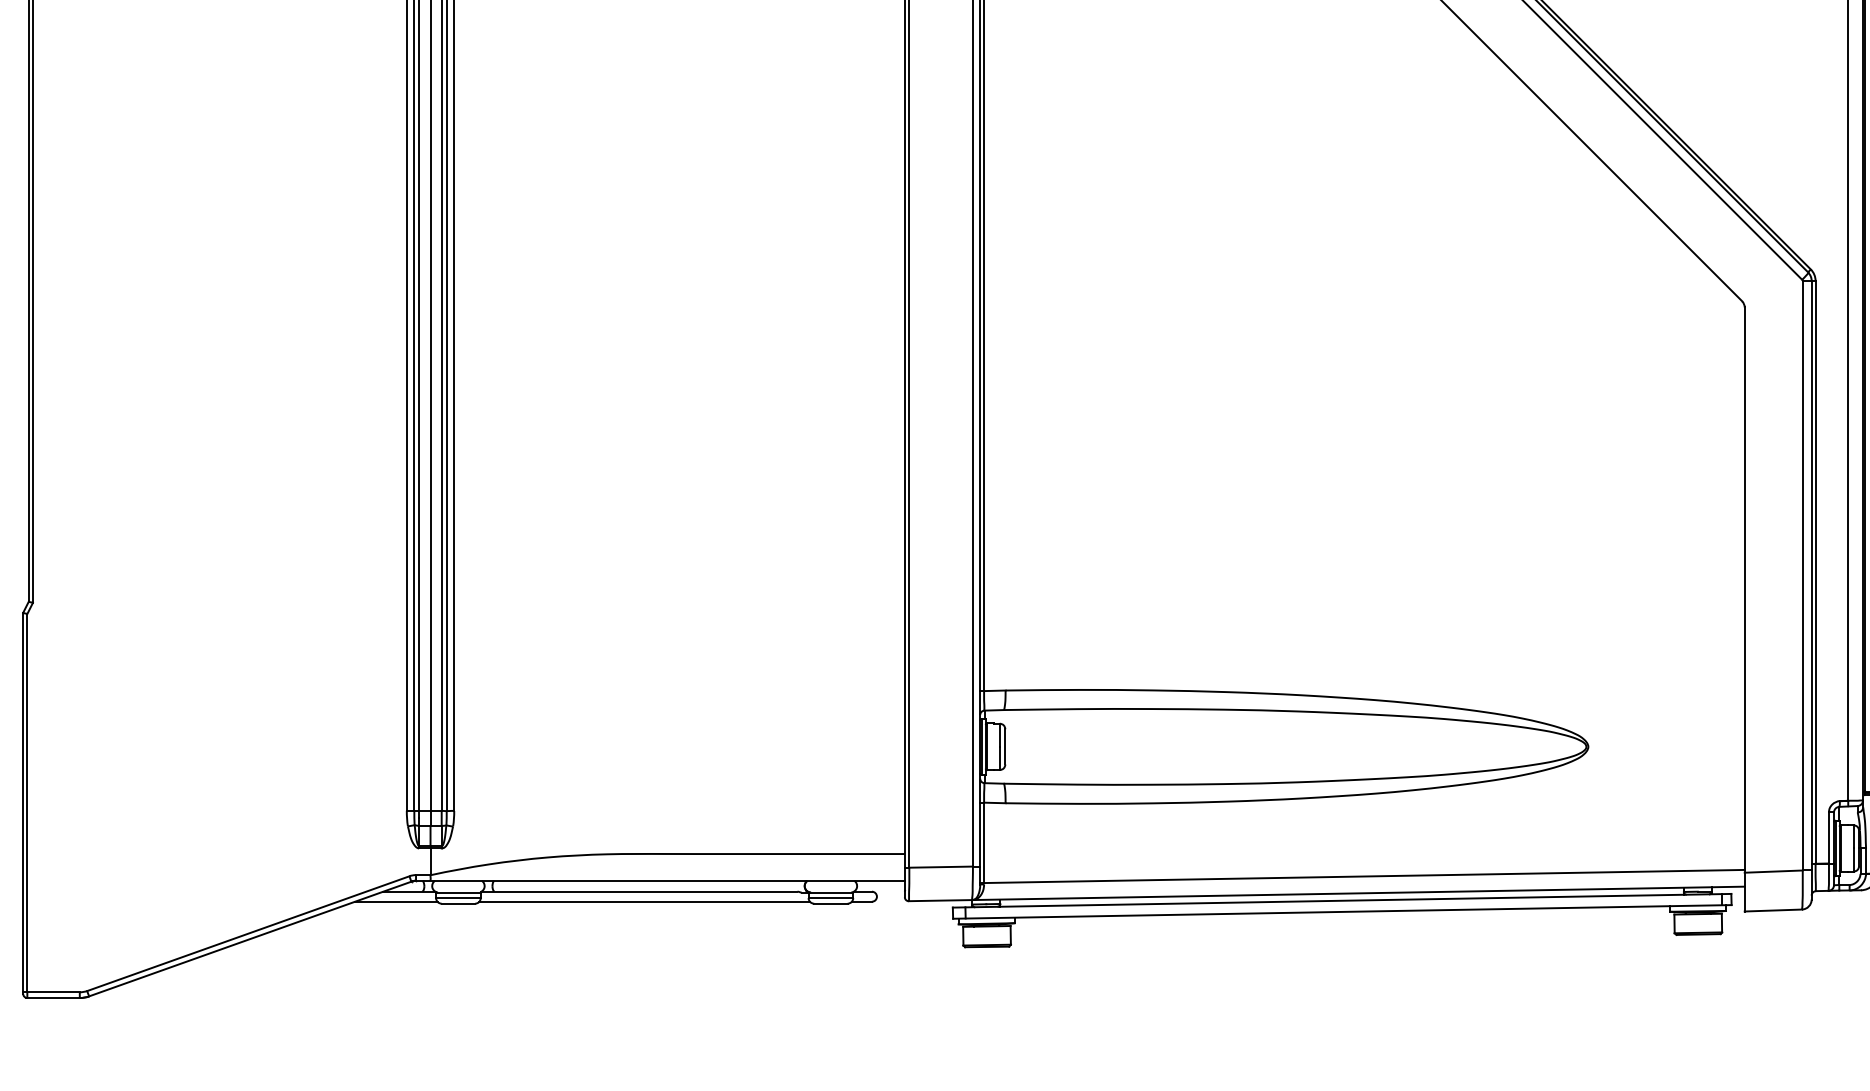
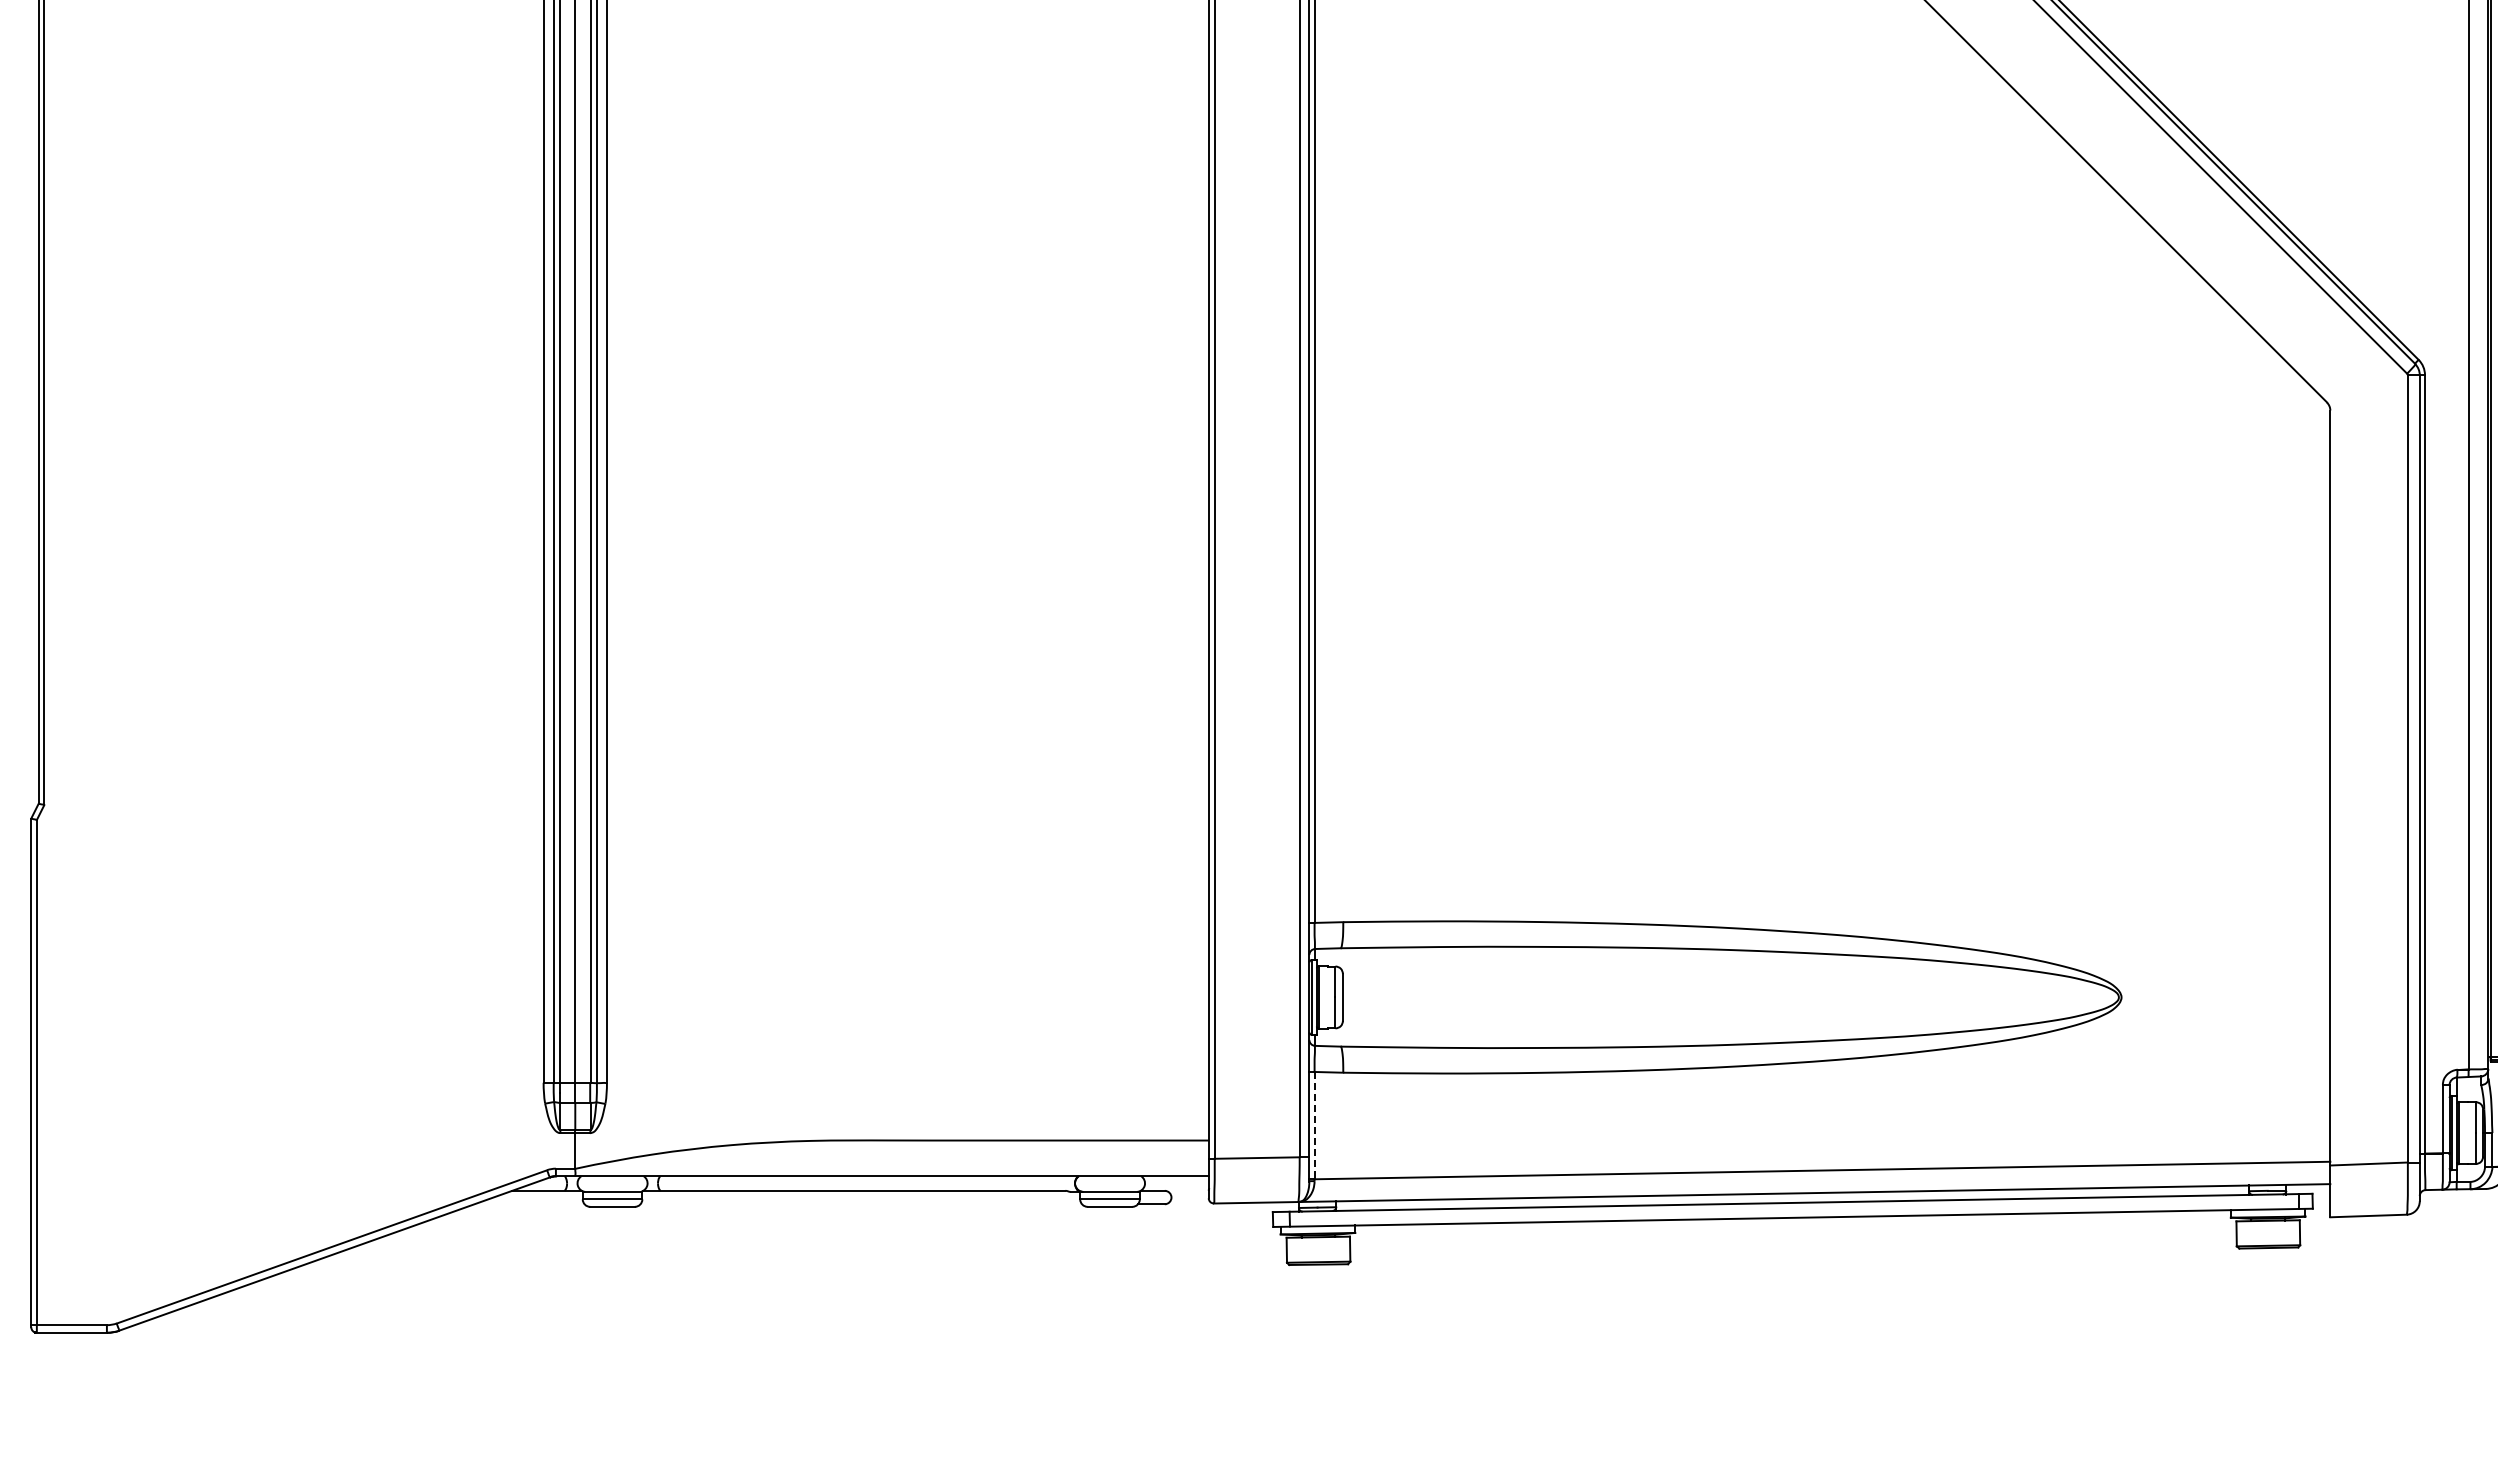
line: (984, 842) -> (1314, 1125), solid -> dashed
line: (396, 901) -> (529, 1204), removed
line: (644, 901) -> (861, 1204), removed

